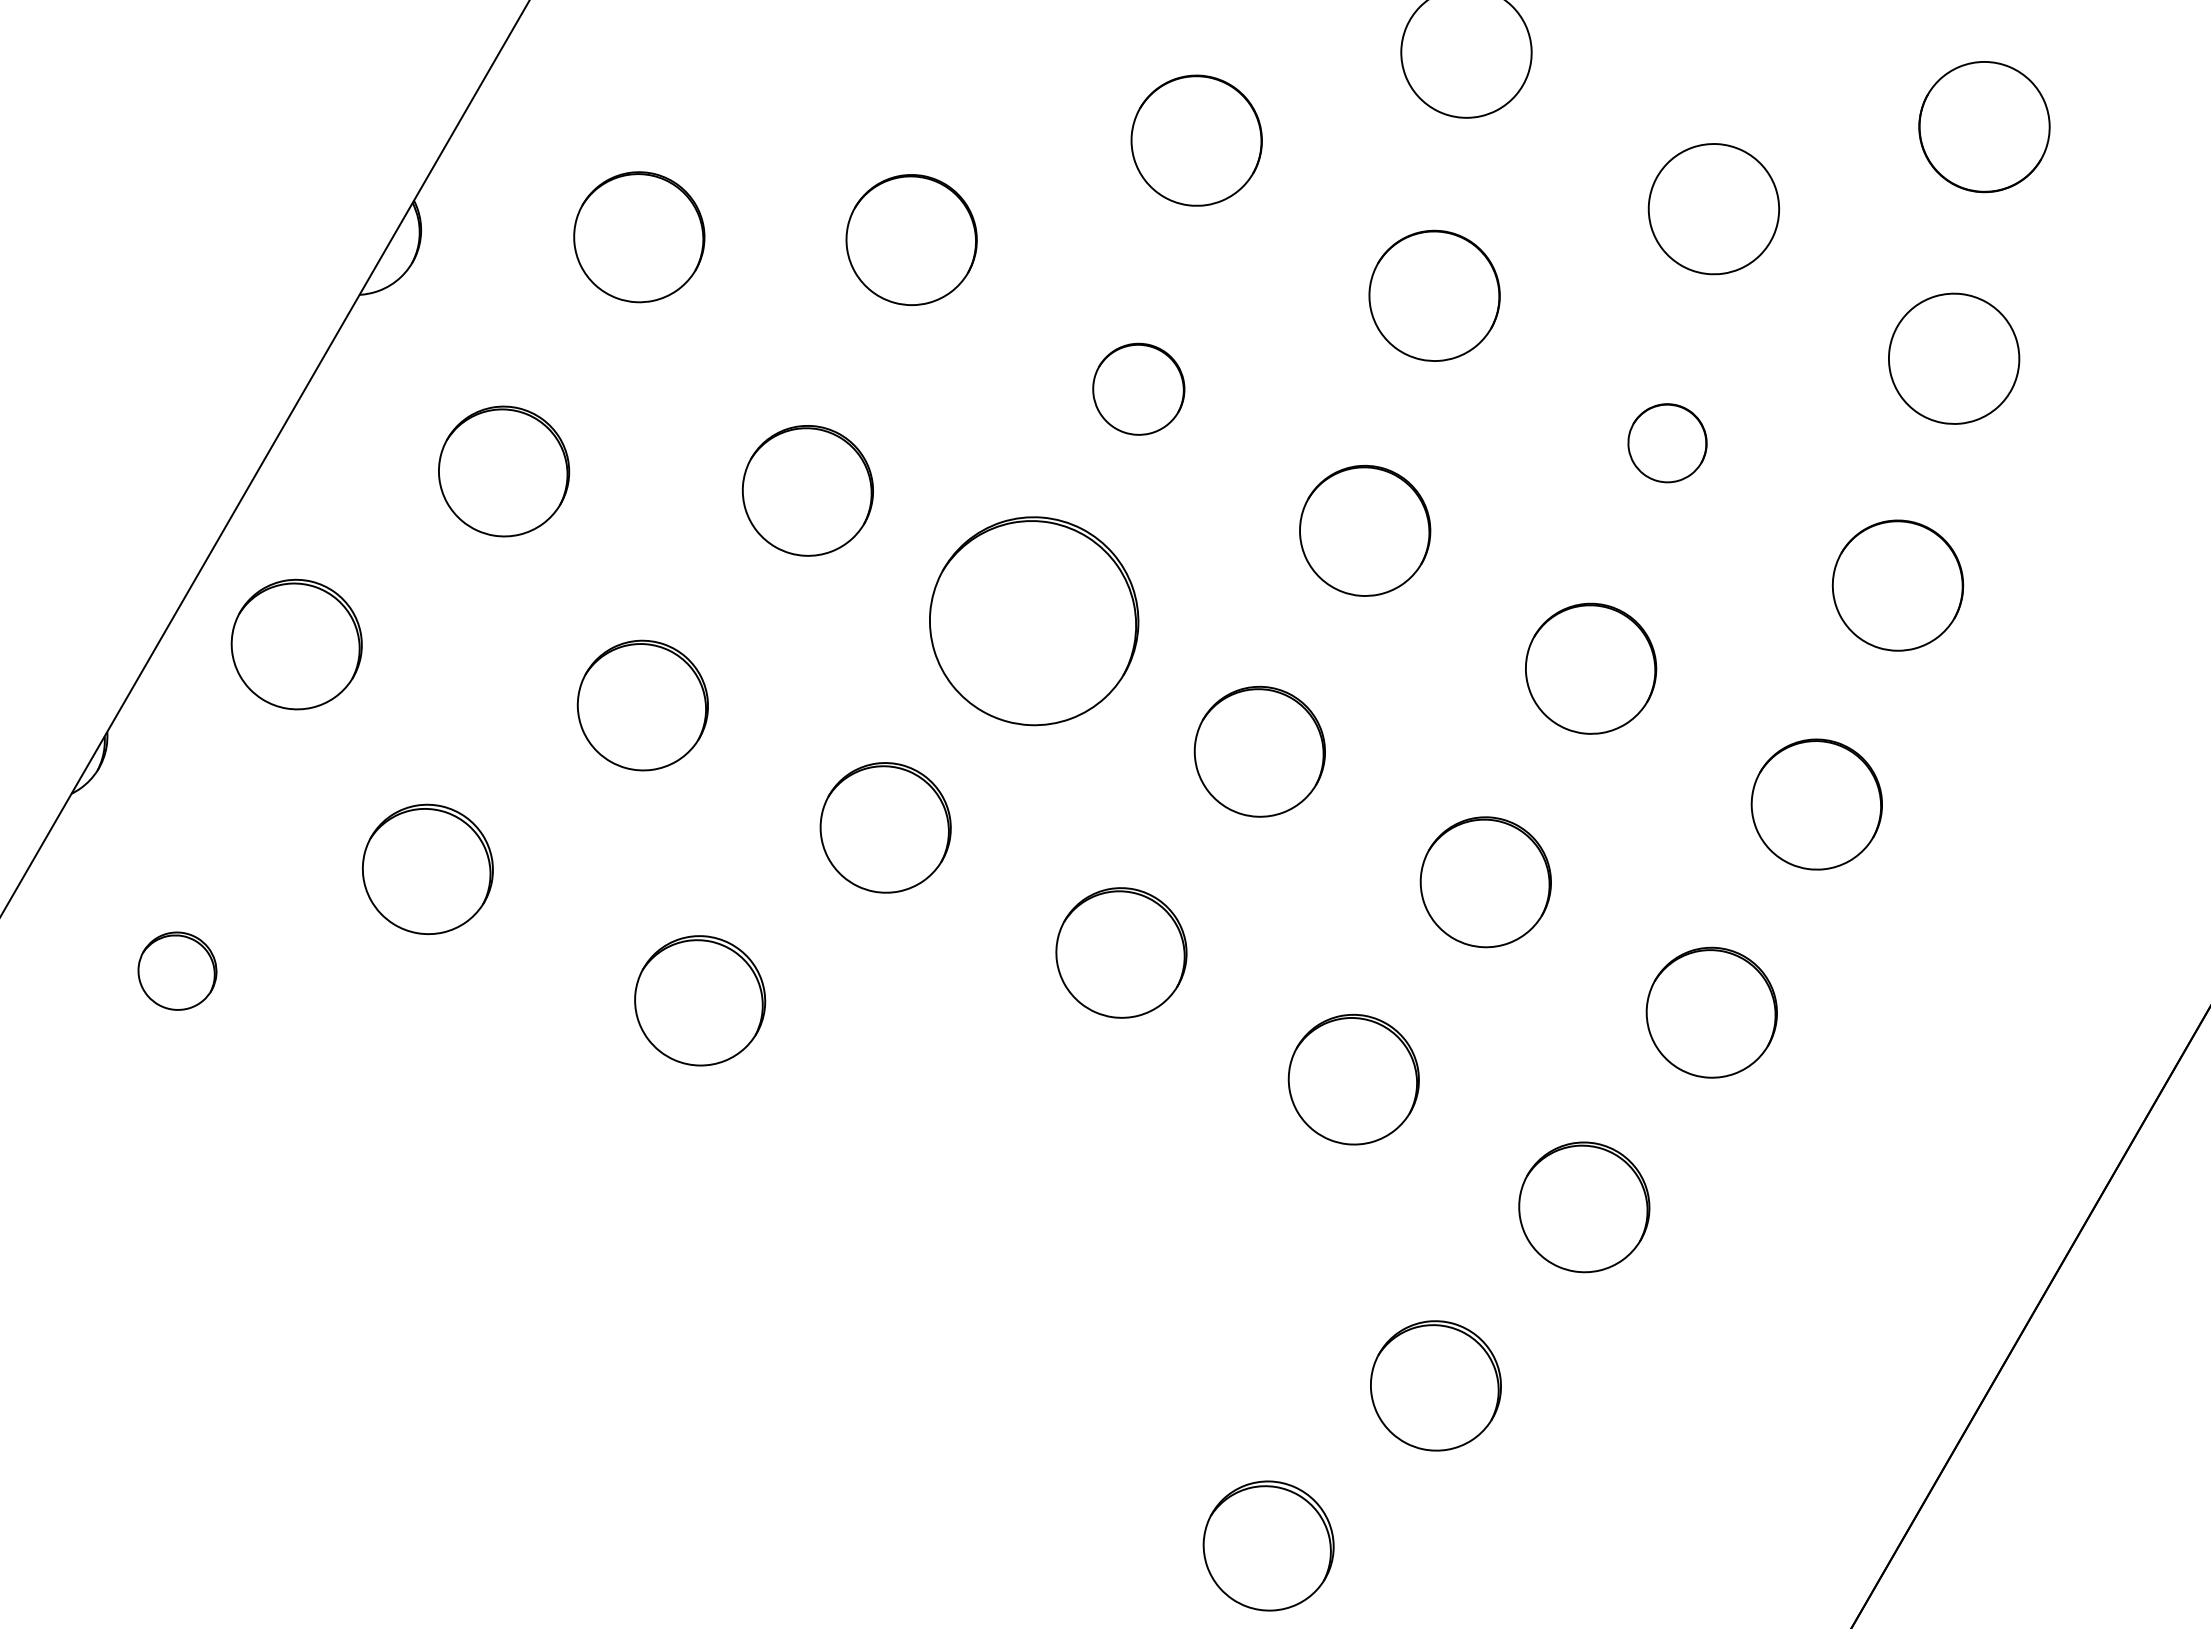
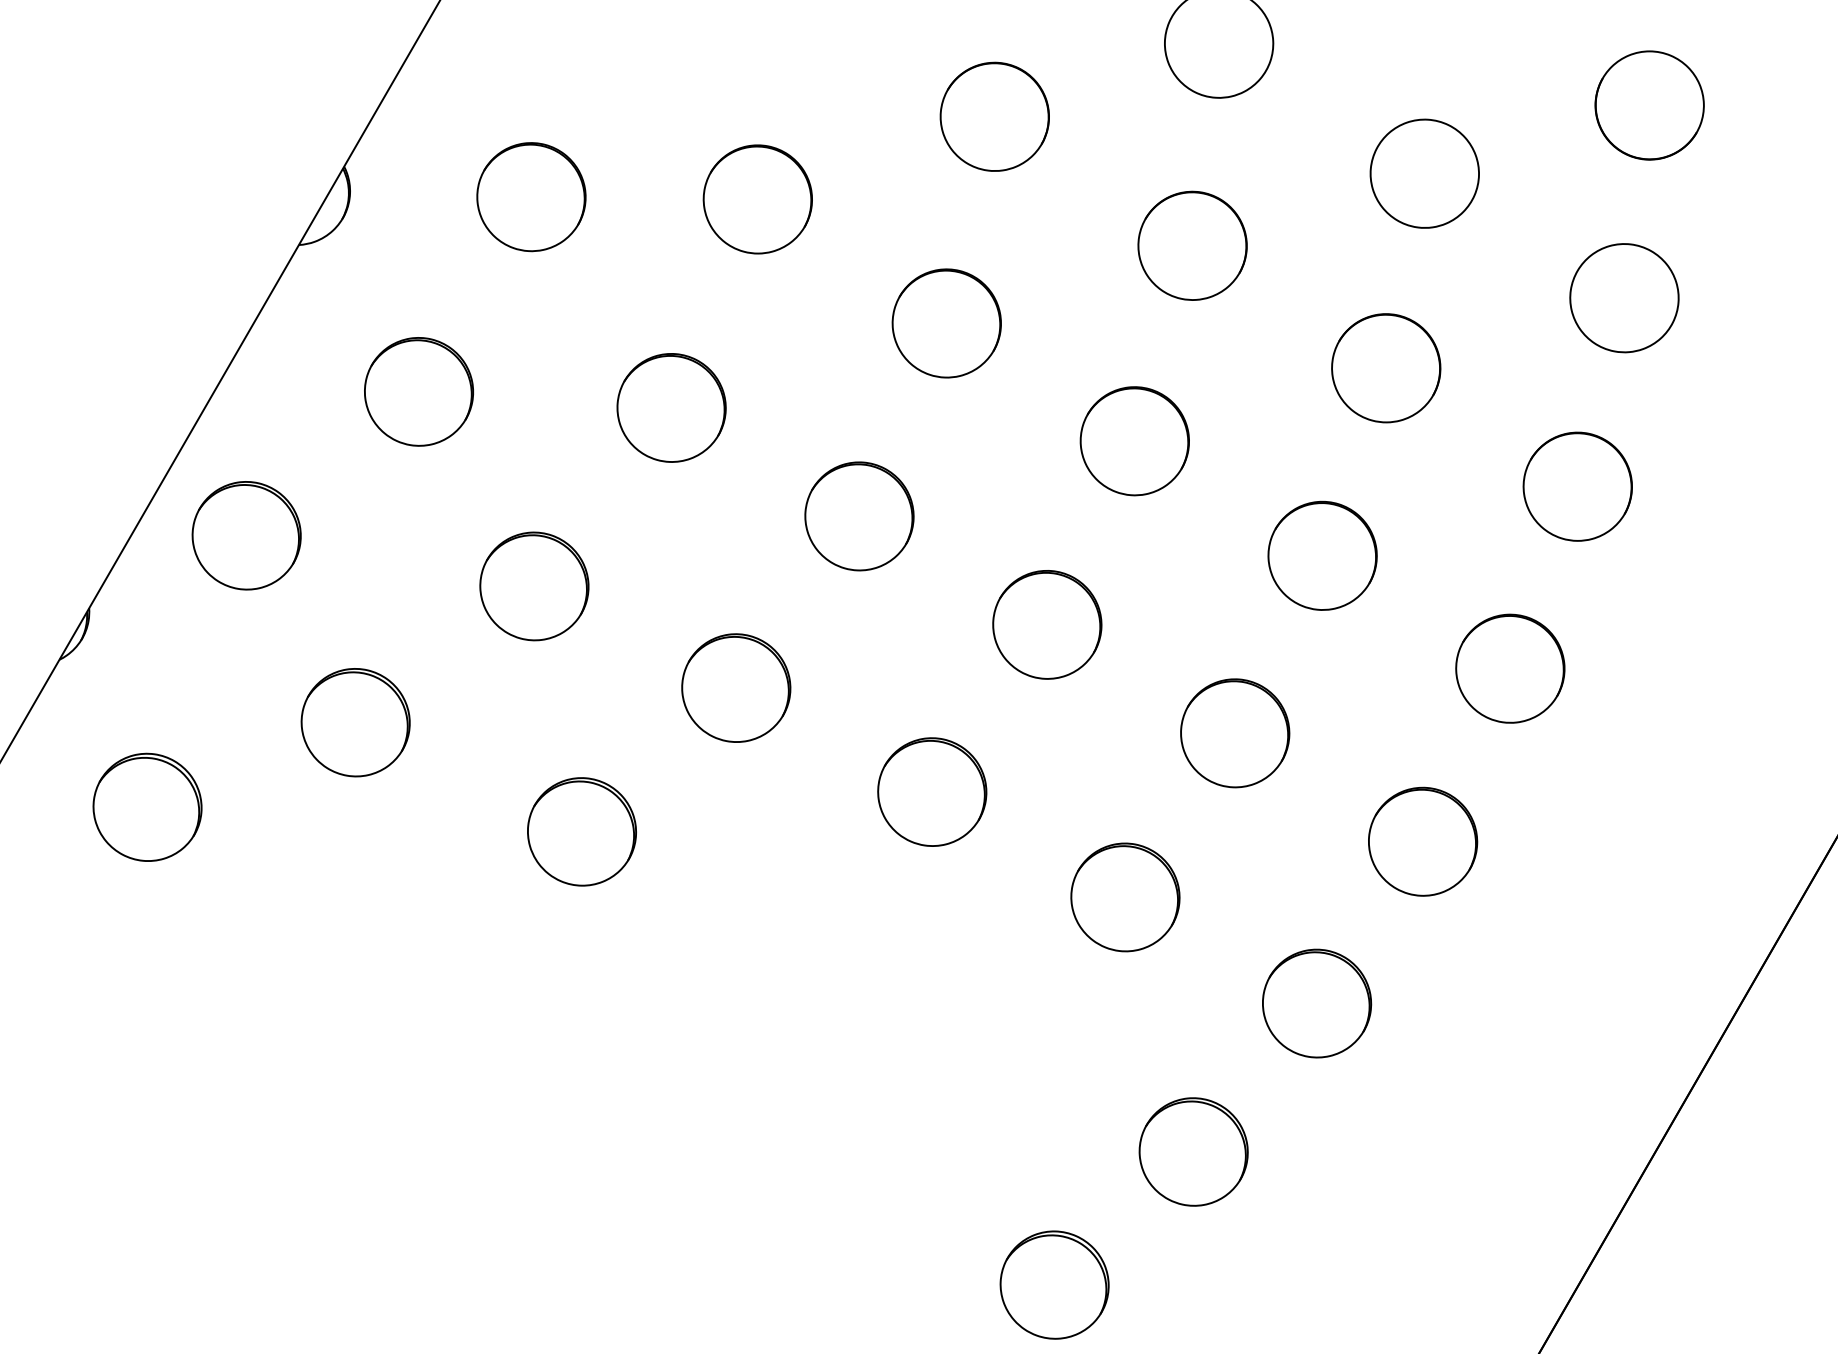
part: (1138, 389) -> (946, 323), size x1.43
part: (1667, 443) -> (1386, 368), size x1.67
part: (1033, 621) -> (859, 516), size x0.62
part: (177, 970) -> (147, 806), size x1.67

